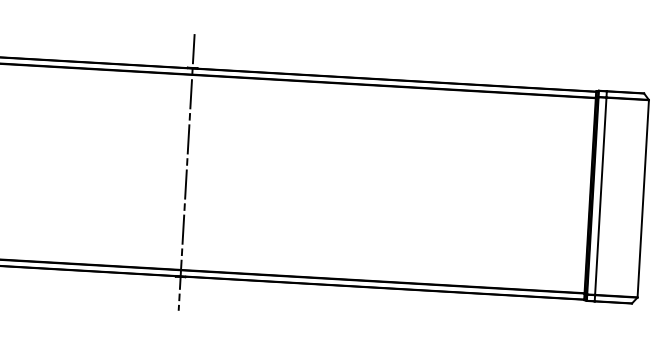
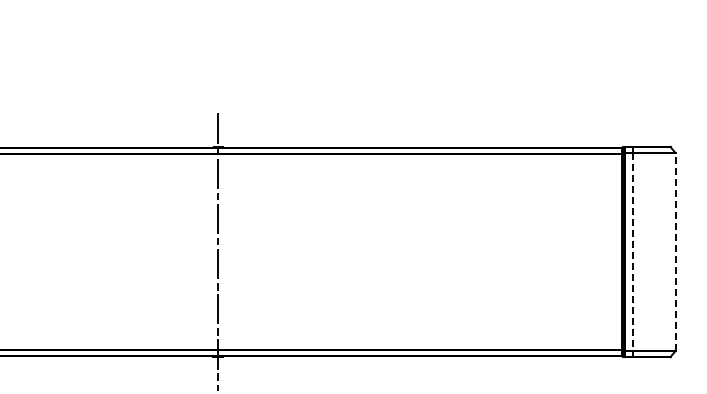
line: (601, 196) -> (633, 252), solid -> dashed
line: (643, 199) -> (675, 252), solid -> dashed

